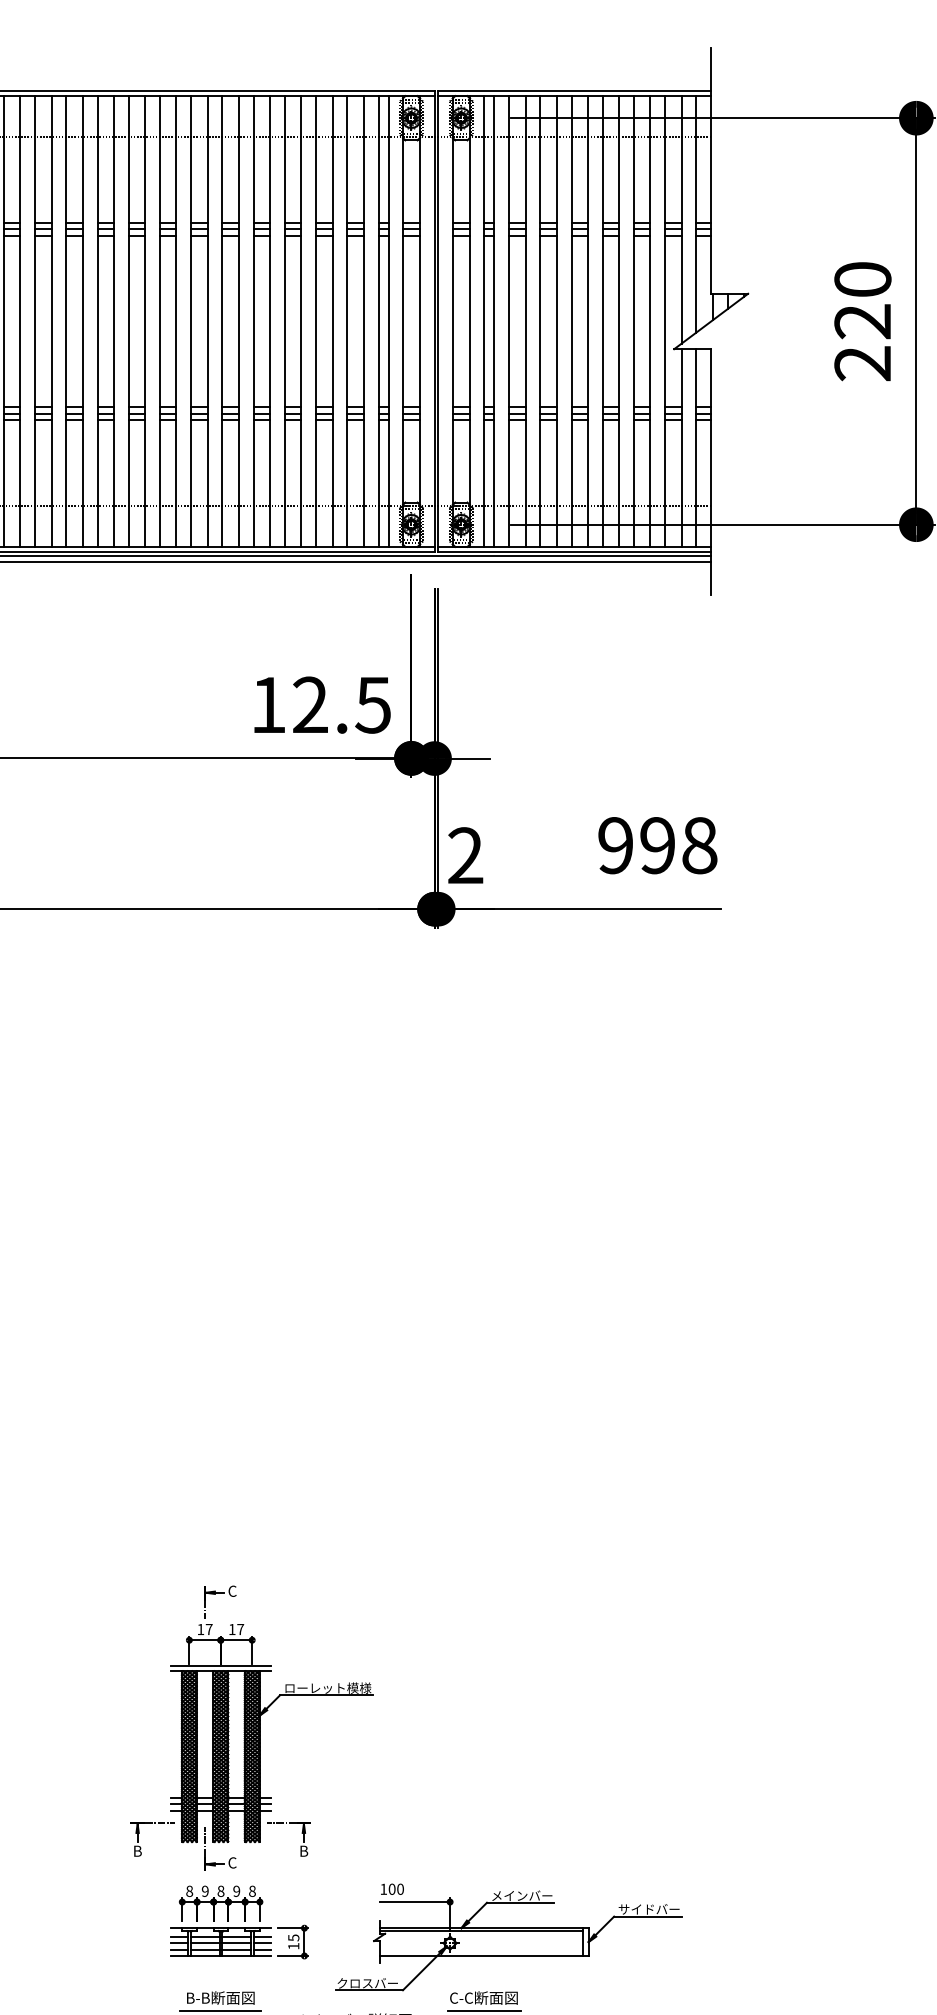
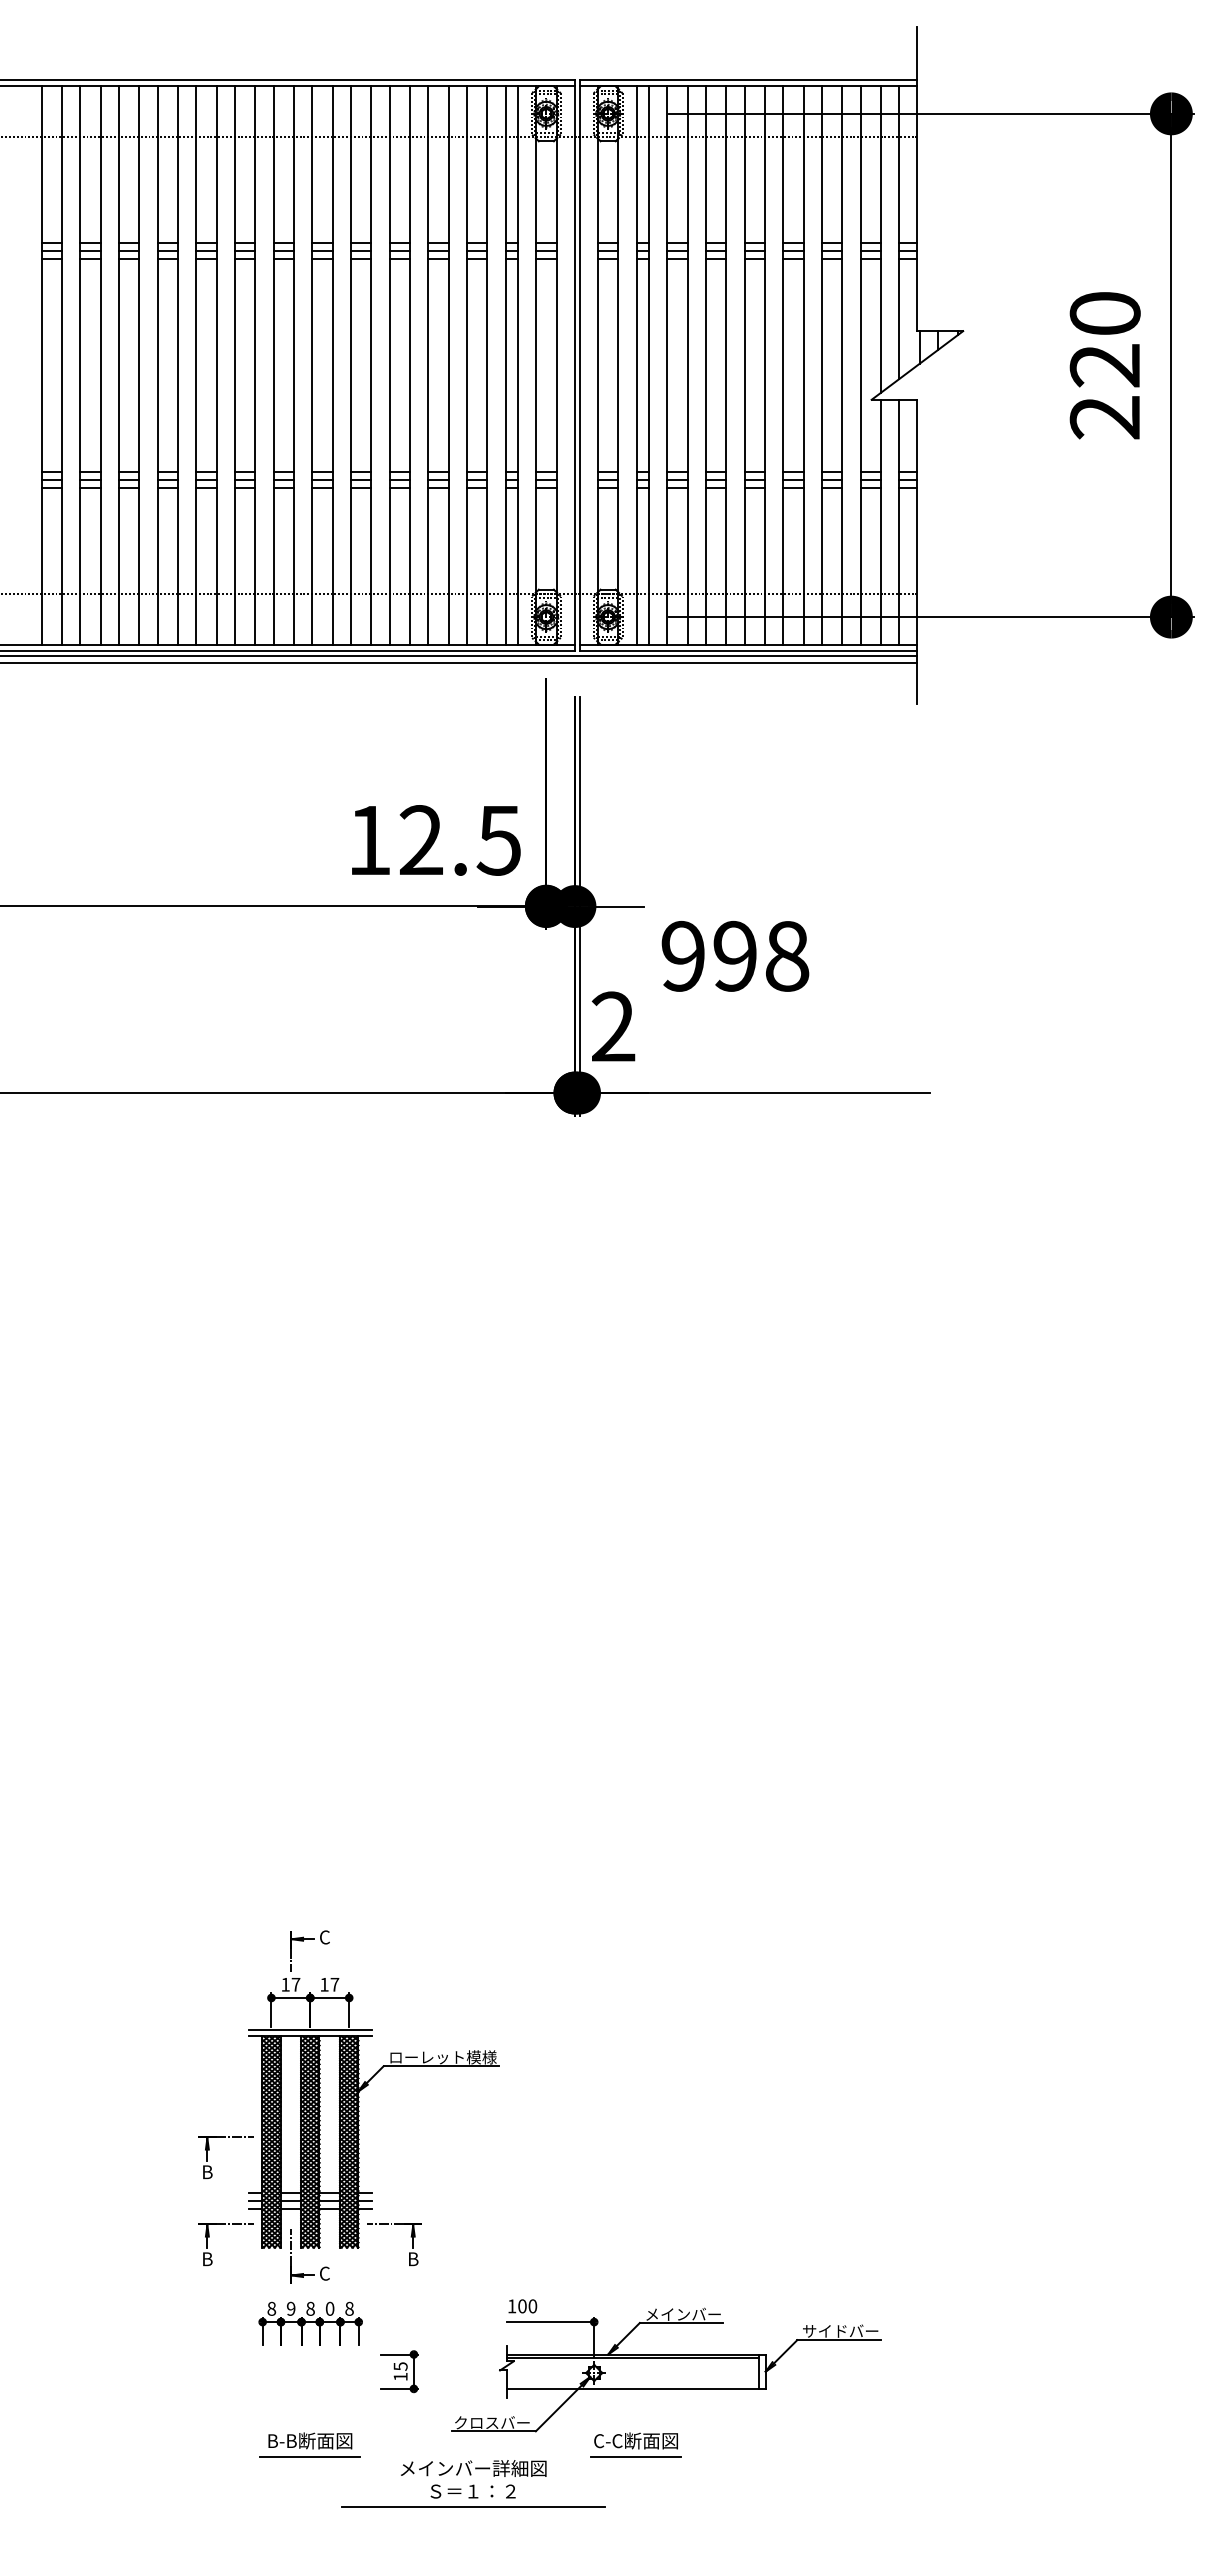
text: (657, 845) -> (735, 956), moved
part: (140, 1776) -> (211, 2166), added
text: (236, 1891) -> (329, 2308), 9 -> 0
part: (220, 1941) -> (309, 2371), removed

